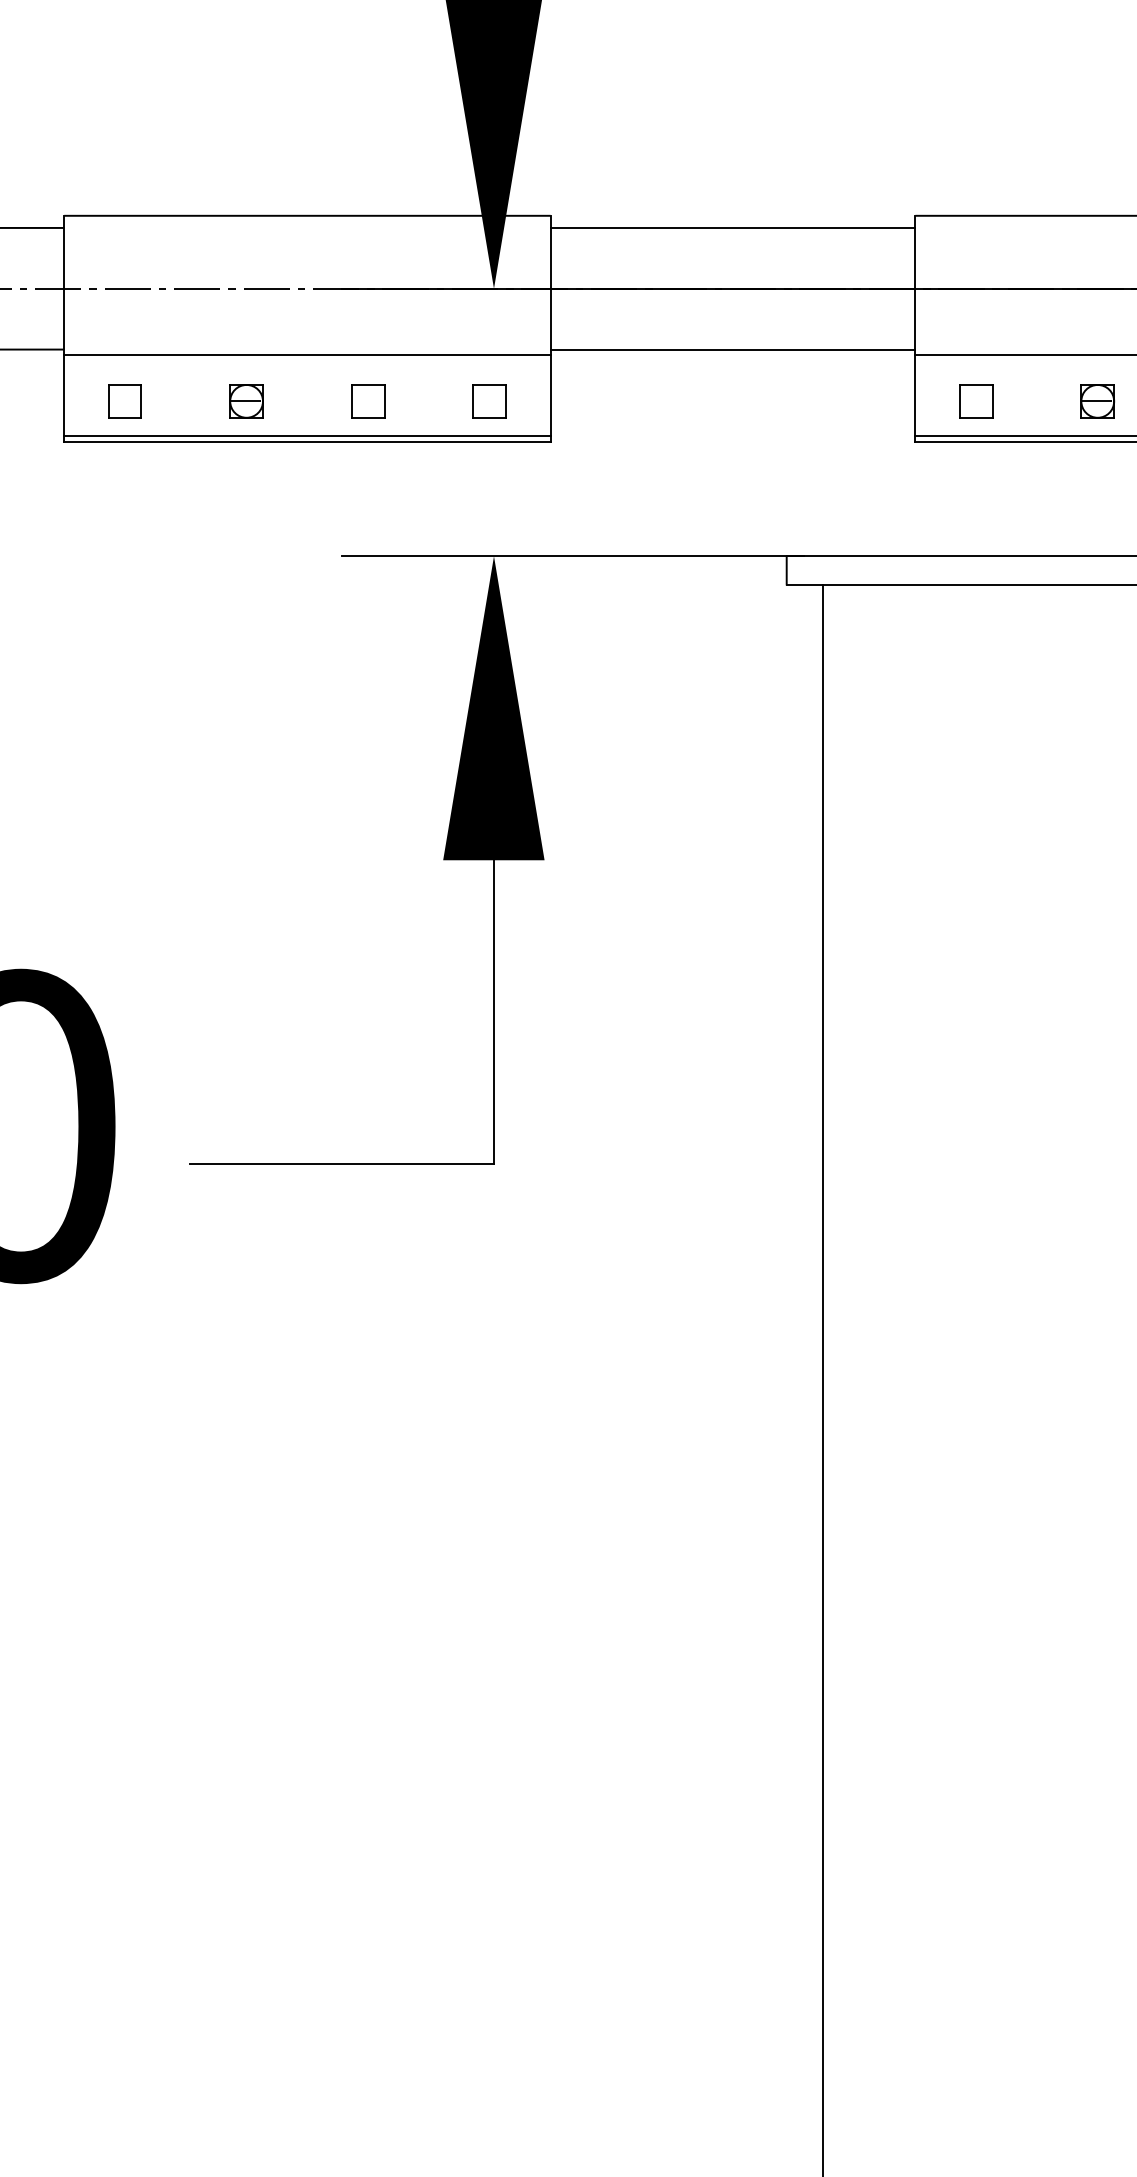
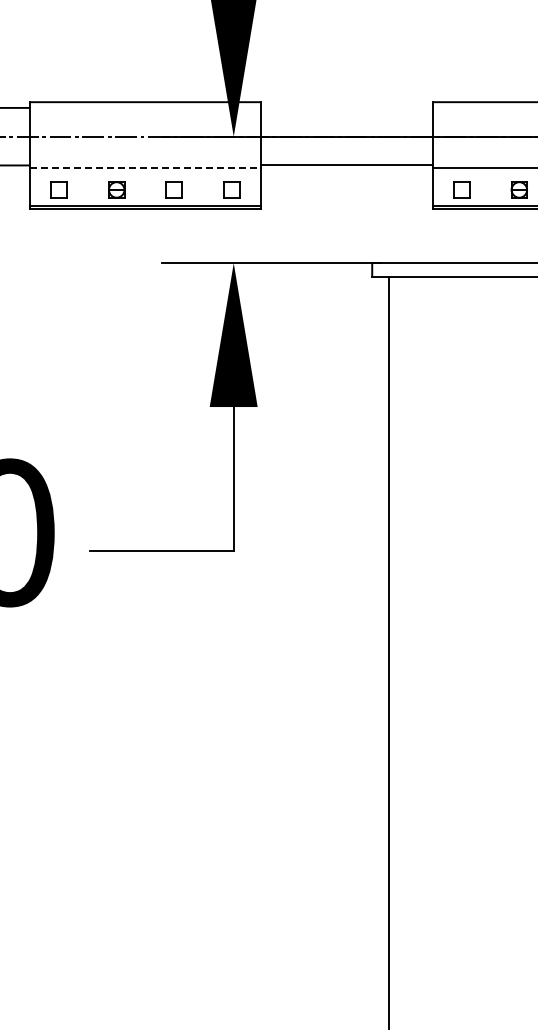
line: (732, 227) -> (346, 107), removed
line: (307, 355) -> (145, 168), solid -> dashed

